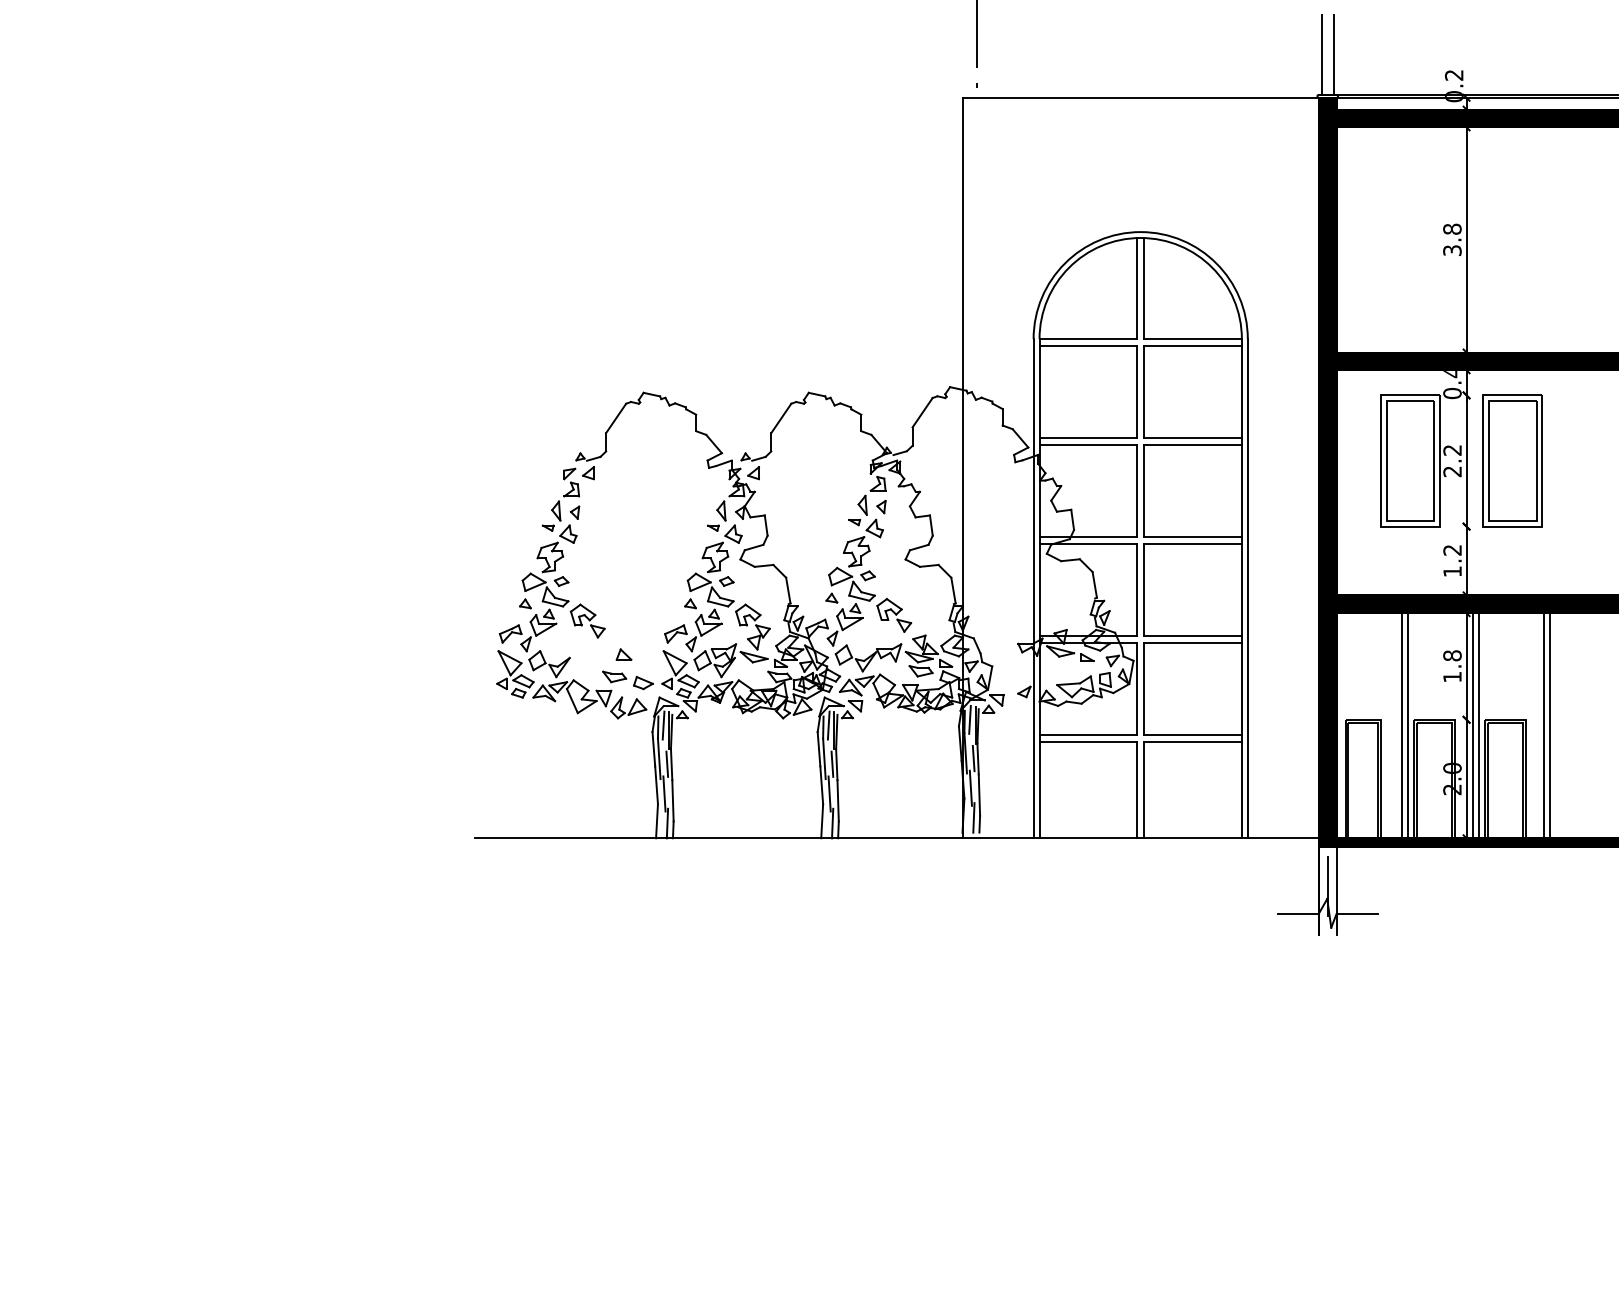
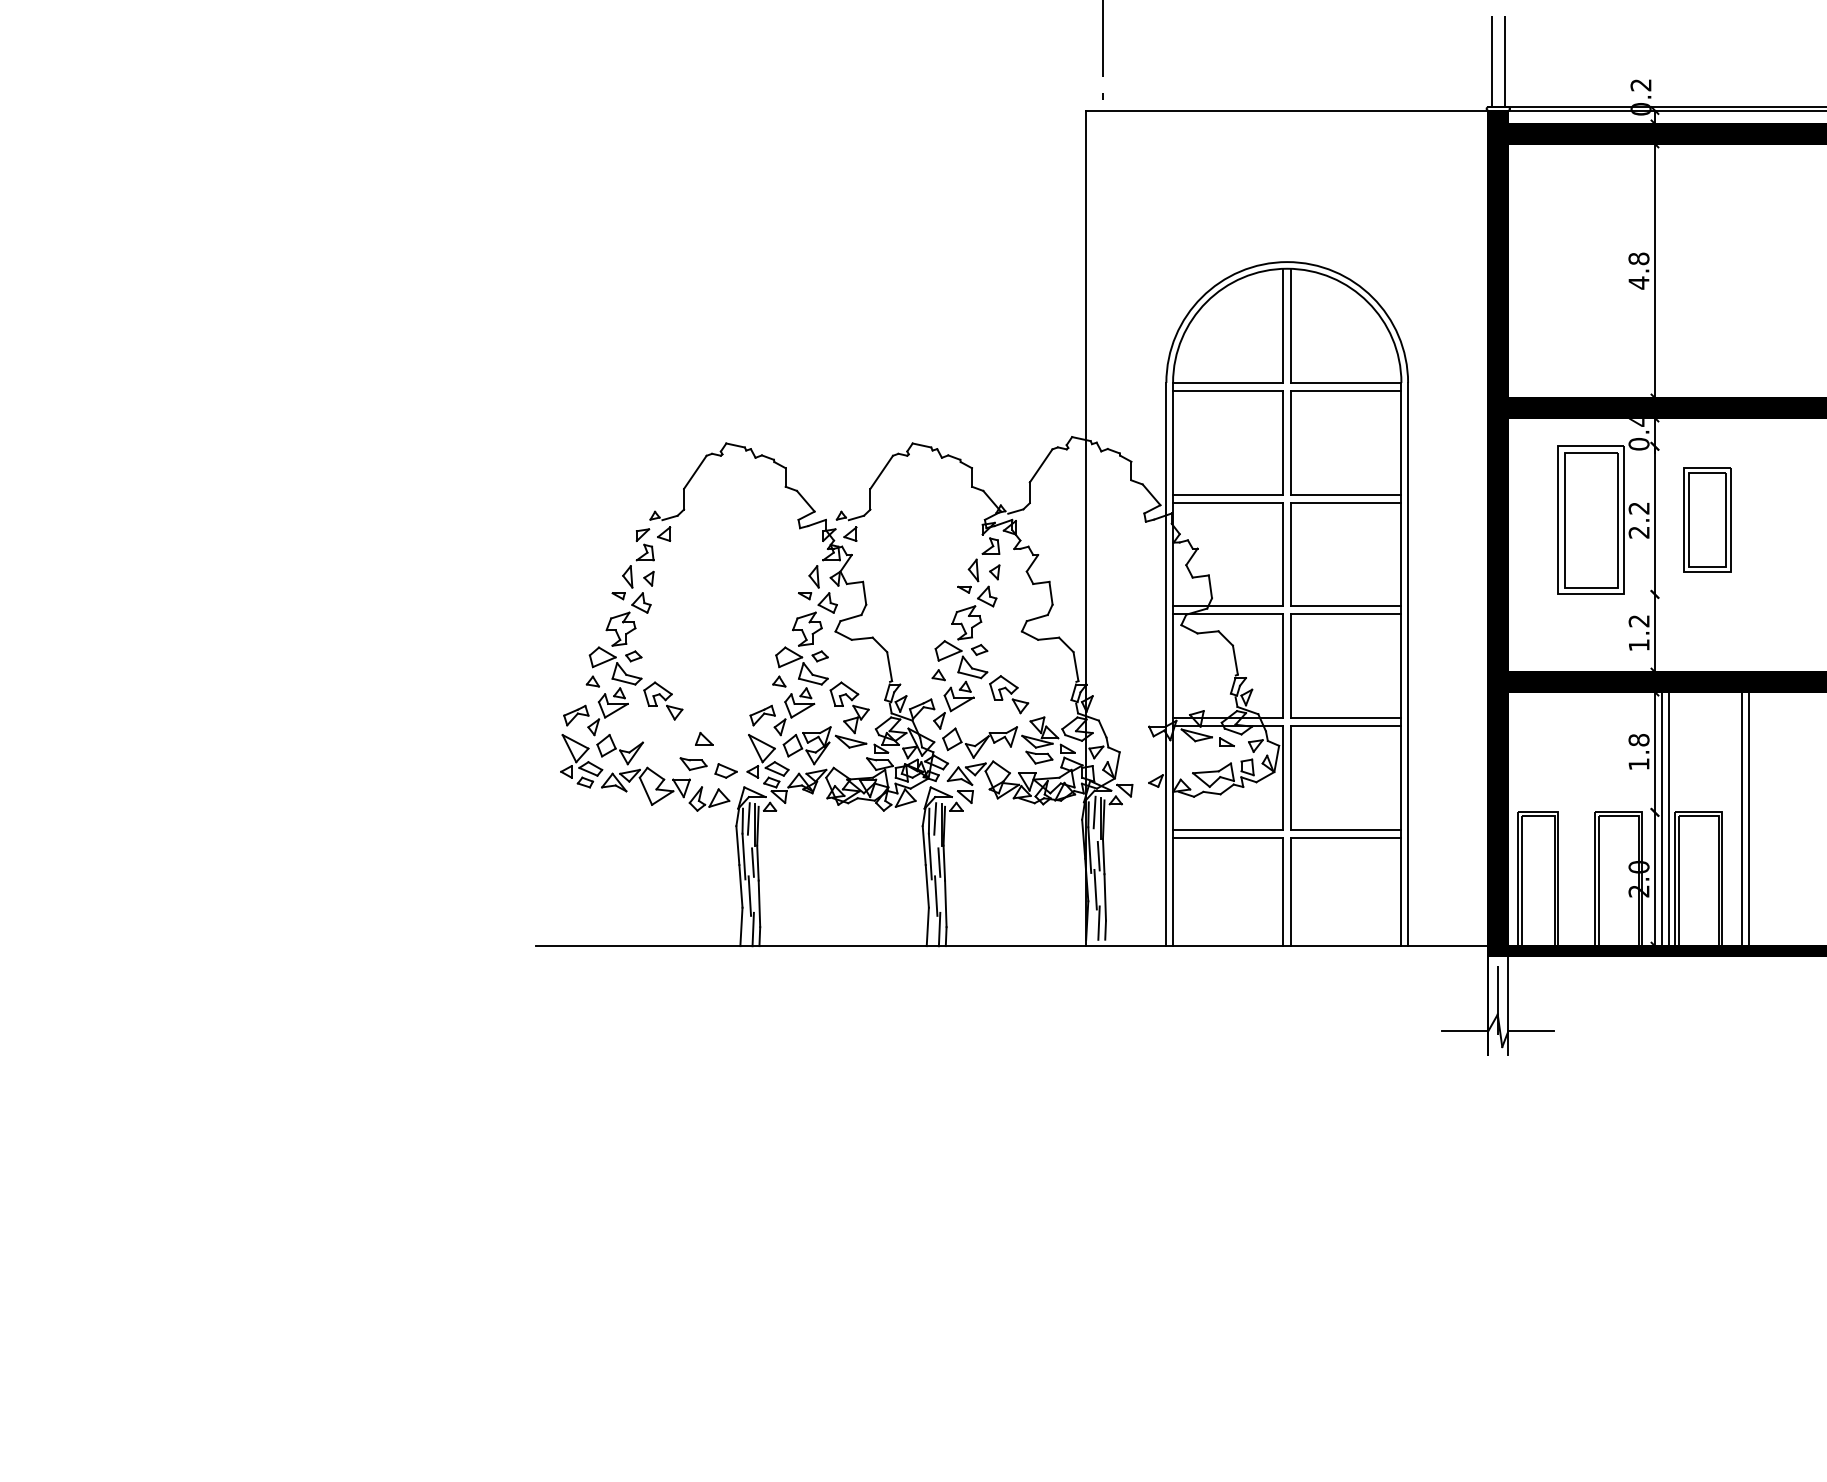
text: (1451, 250) -> (1638, 282), 3.8 -> 4.8
part: (1513, 460) -> (1707, 519), size x0.7
line: (1401, 726) -> (1581, 819), removed
line: (1407, 726) -> (1588, 819), removed

